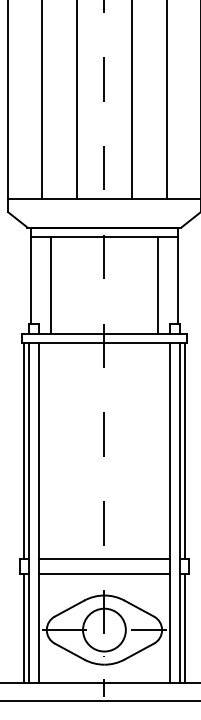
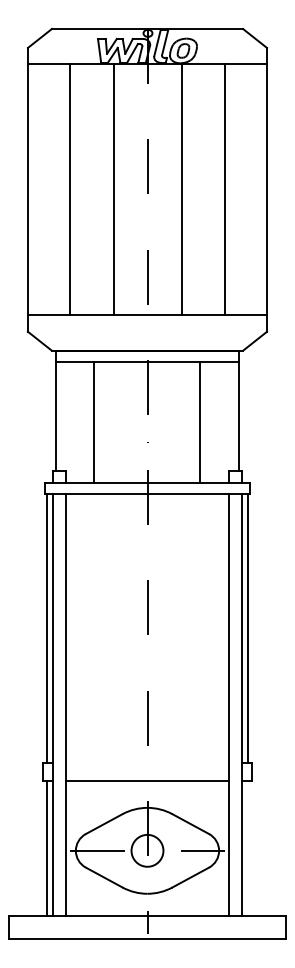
line: (50, 285) -> (93, 422), moved
line: (158, 285) -> (200, 422), moved
line: (104, 559) -> (147, 762), removed
line: (184, 628) -> (247, 848), removed
circle: (104, 629) -> (147, 850), size x0.6

